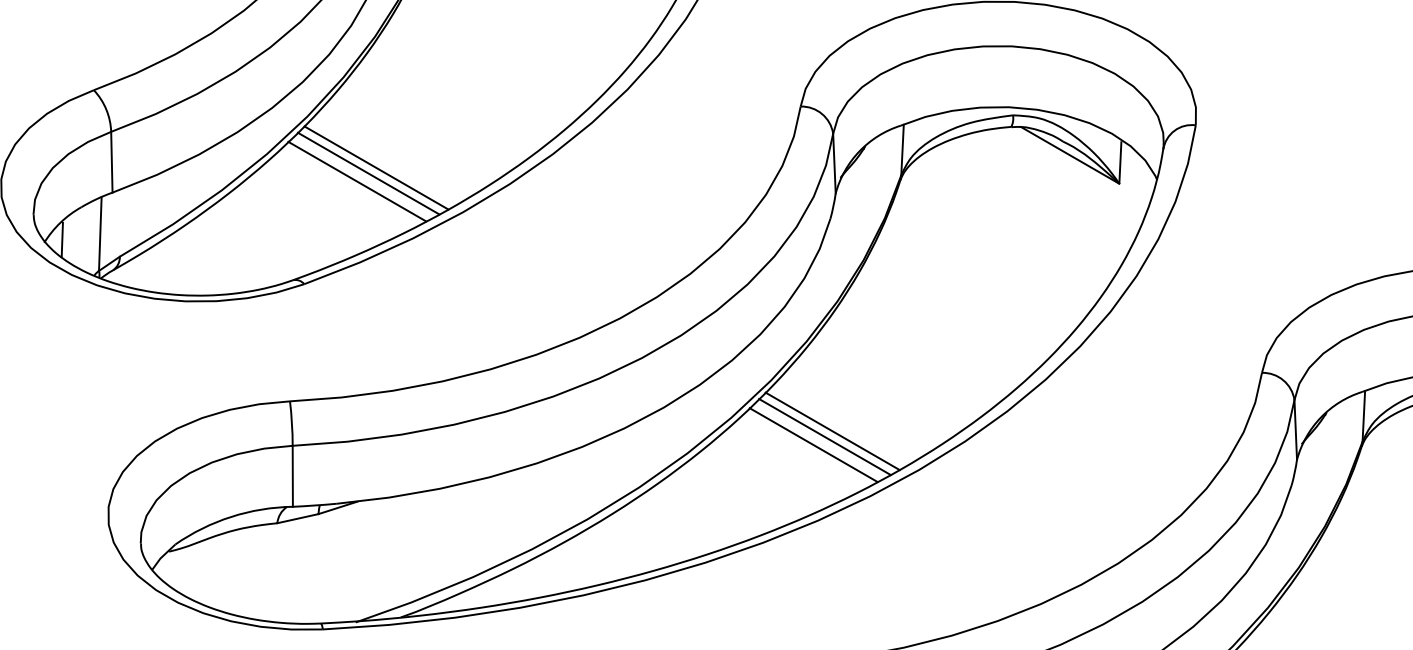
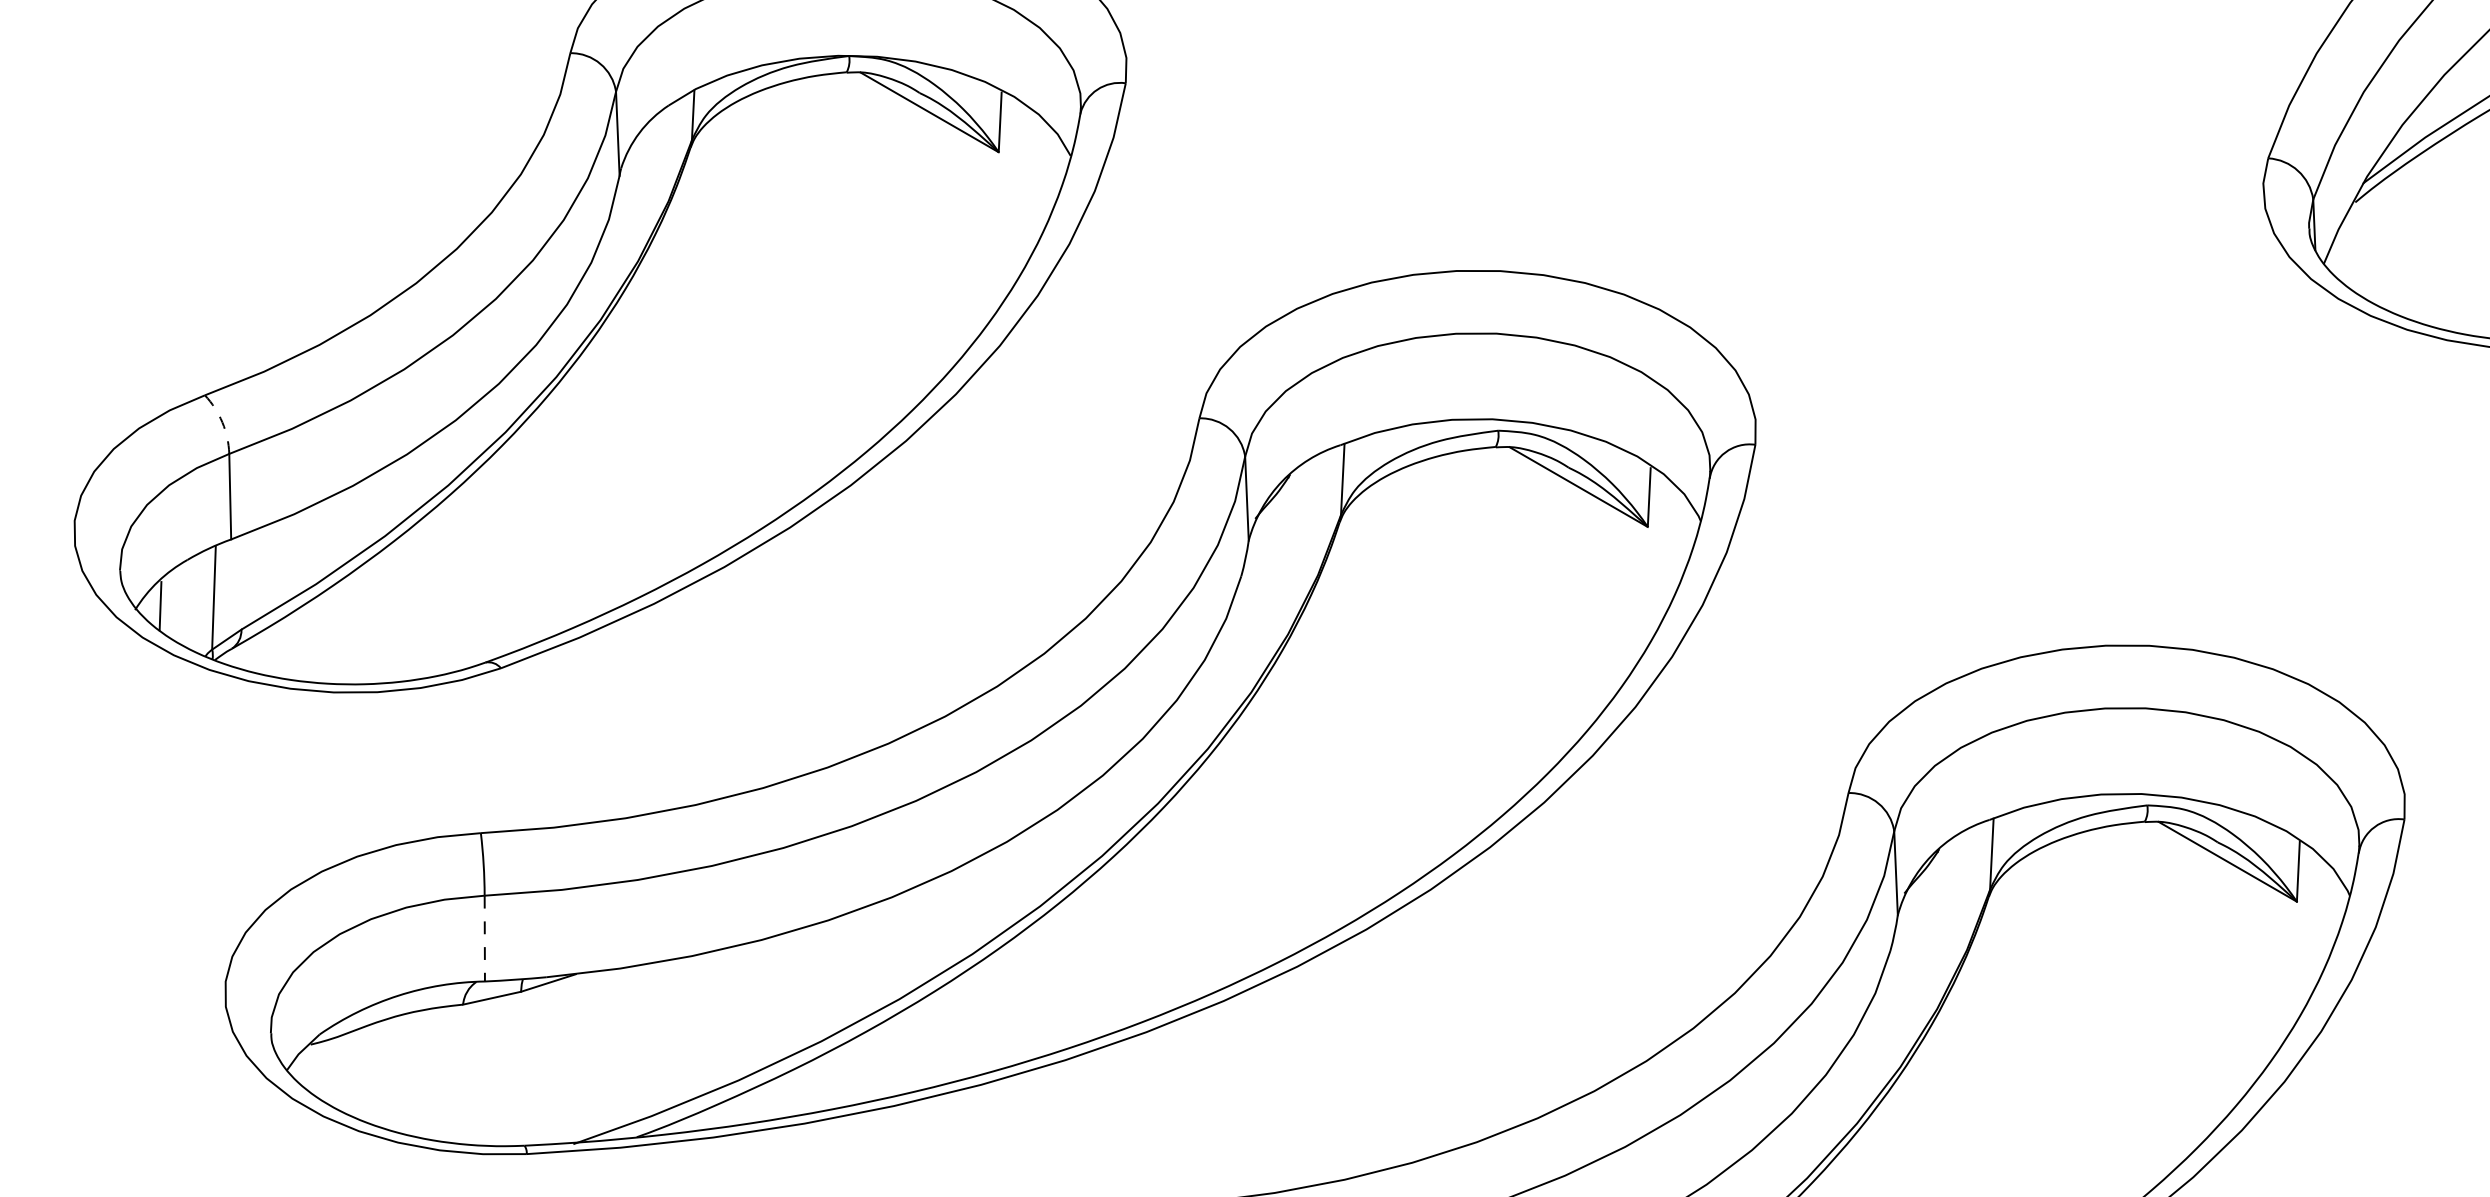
arc: (106, 109) -> (222, 422), solid -> dashed
line: (376, 167) -> (602, 504), removed
line: (368, 173) -> (591, 512), removed
line: (357, 181) -> (575, 523), removed
line: (832, 430) -> (1244, 874), removed
line: (824, 436) -> (1233, 882), removed
line: (813, 444) -> (1217, 894), removed
line: (292, 476) -> (484, 938), solid -> dashed

